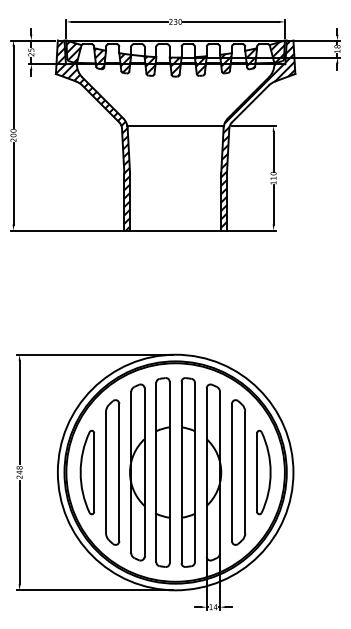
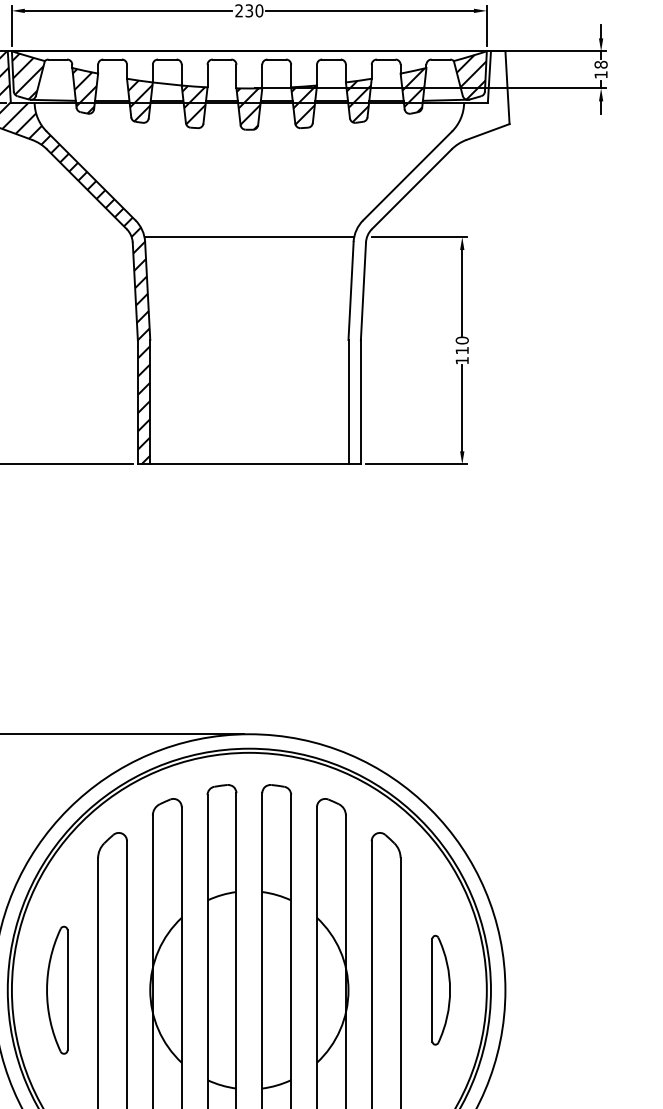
hatch: (258, 135) -> (429, 257), removed
part: (86, 472) -> (55, 990), size x0.7
part: (263, 472) -> (440, 990), size x0.6

